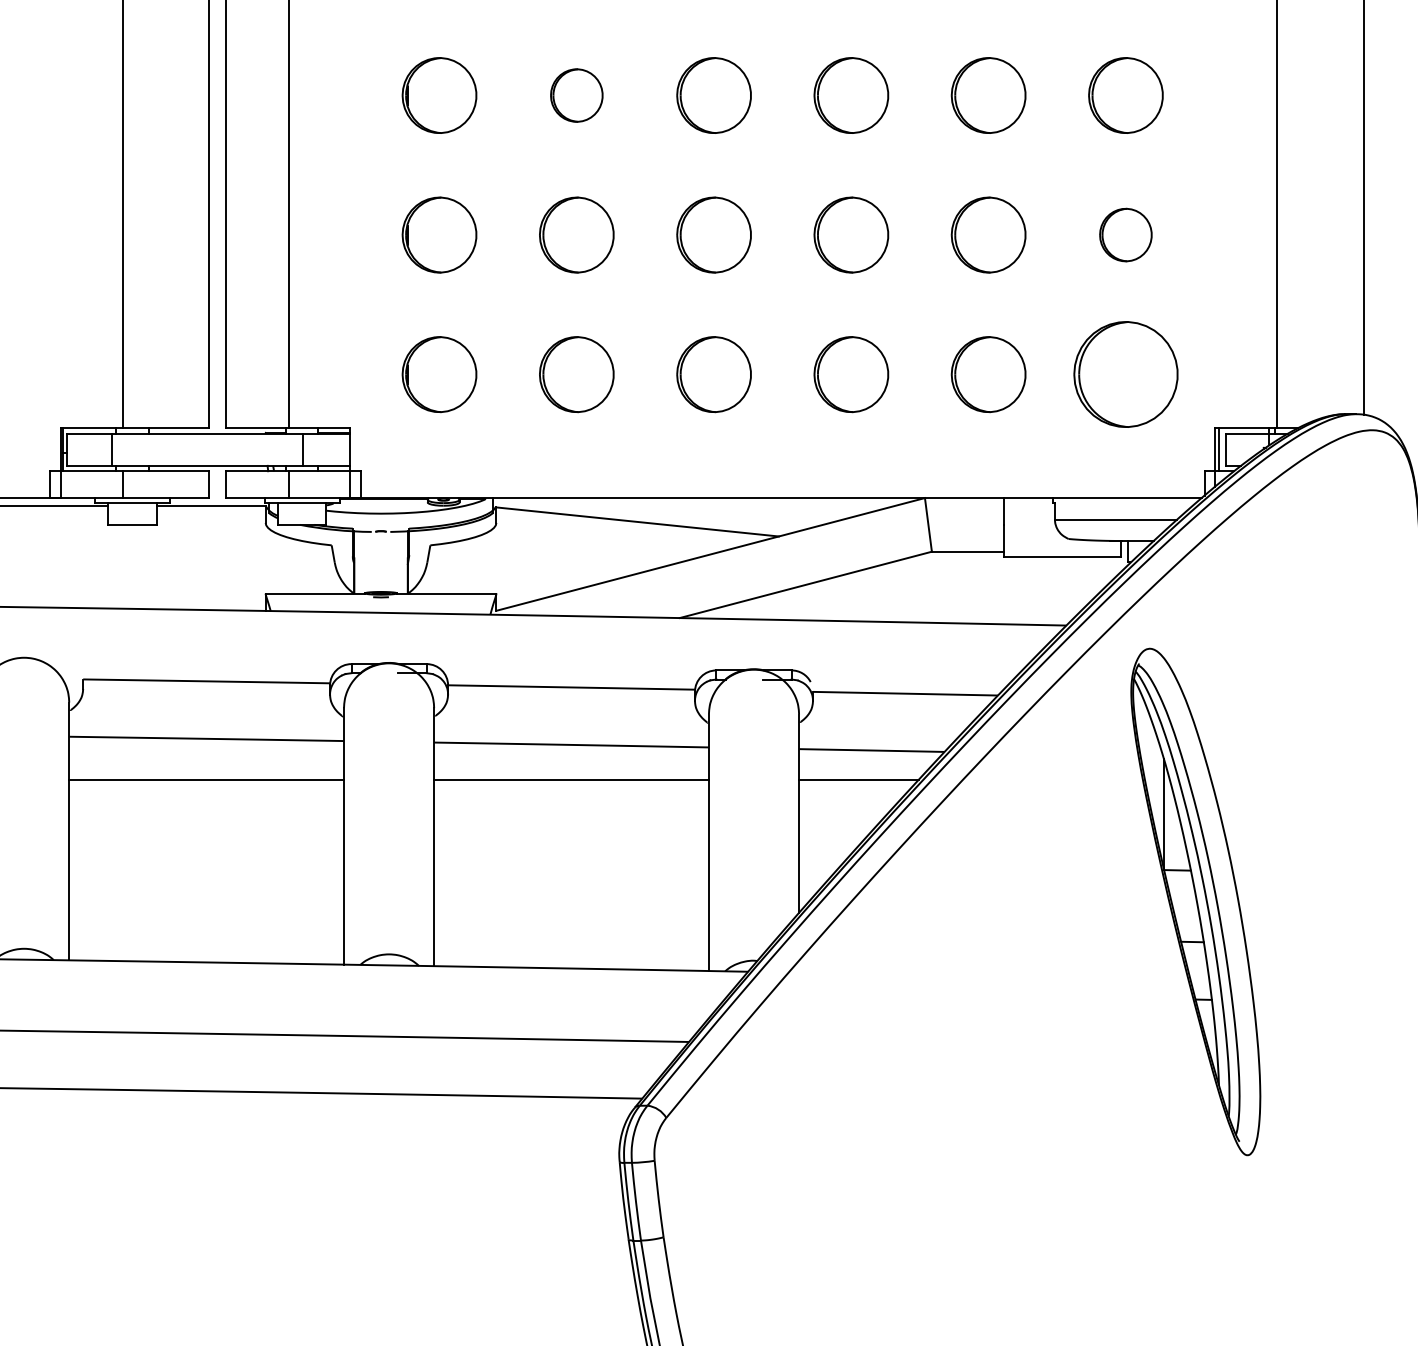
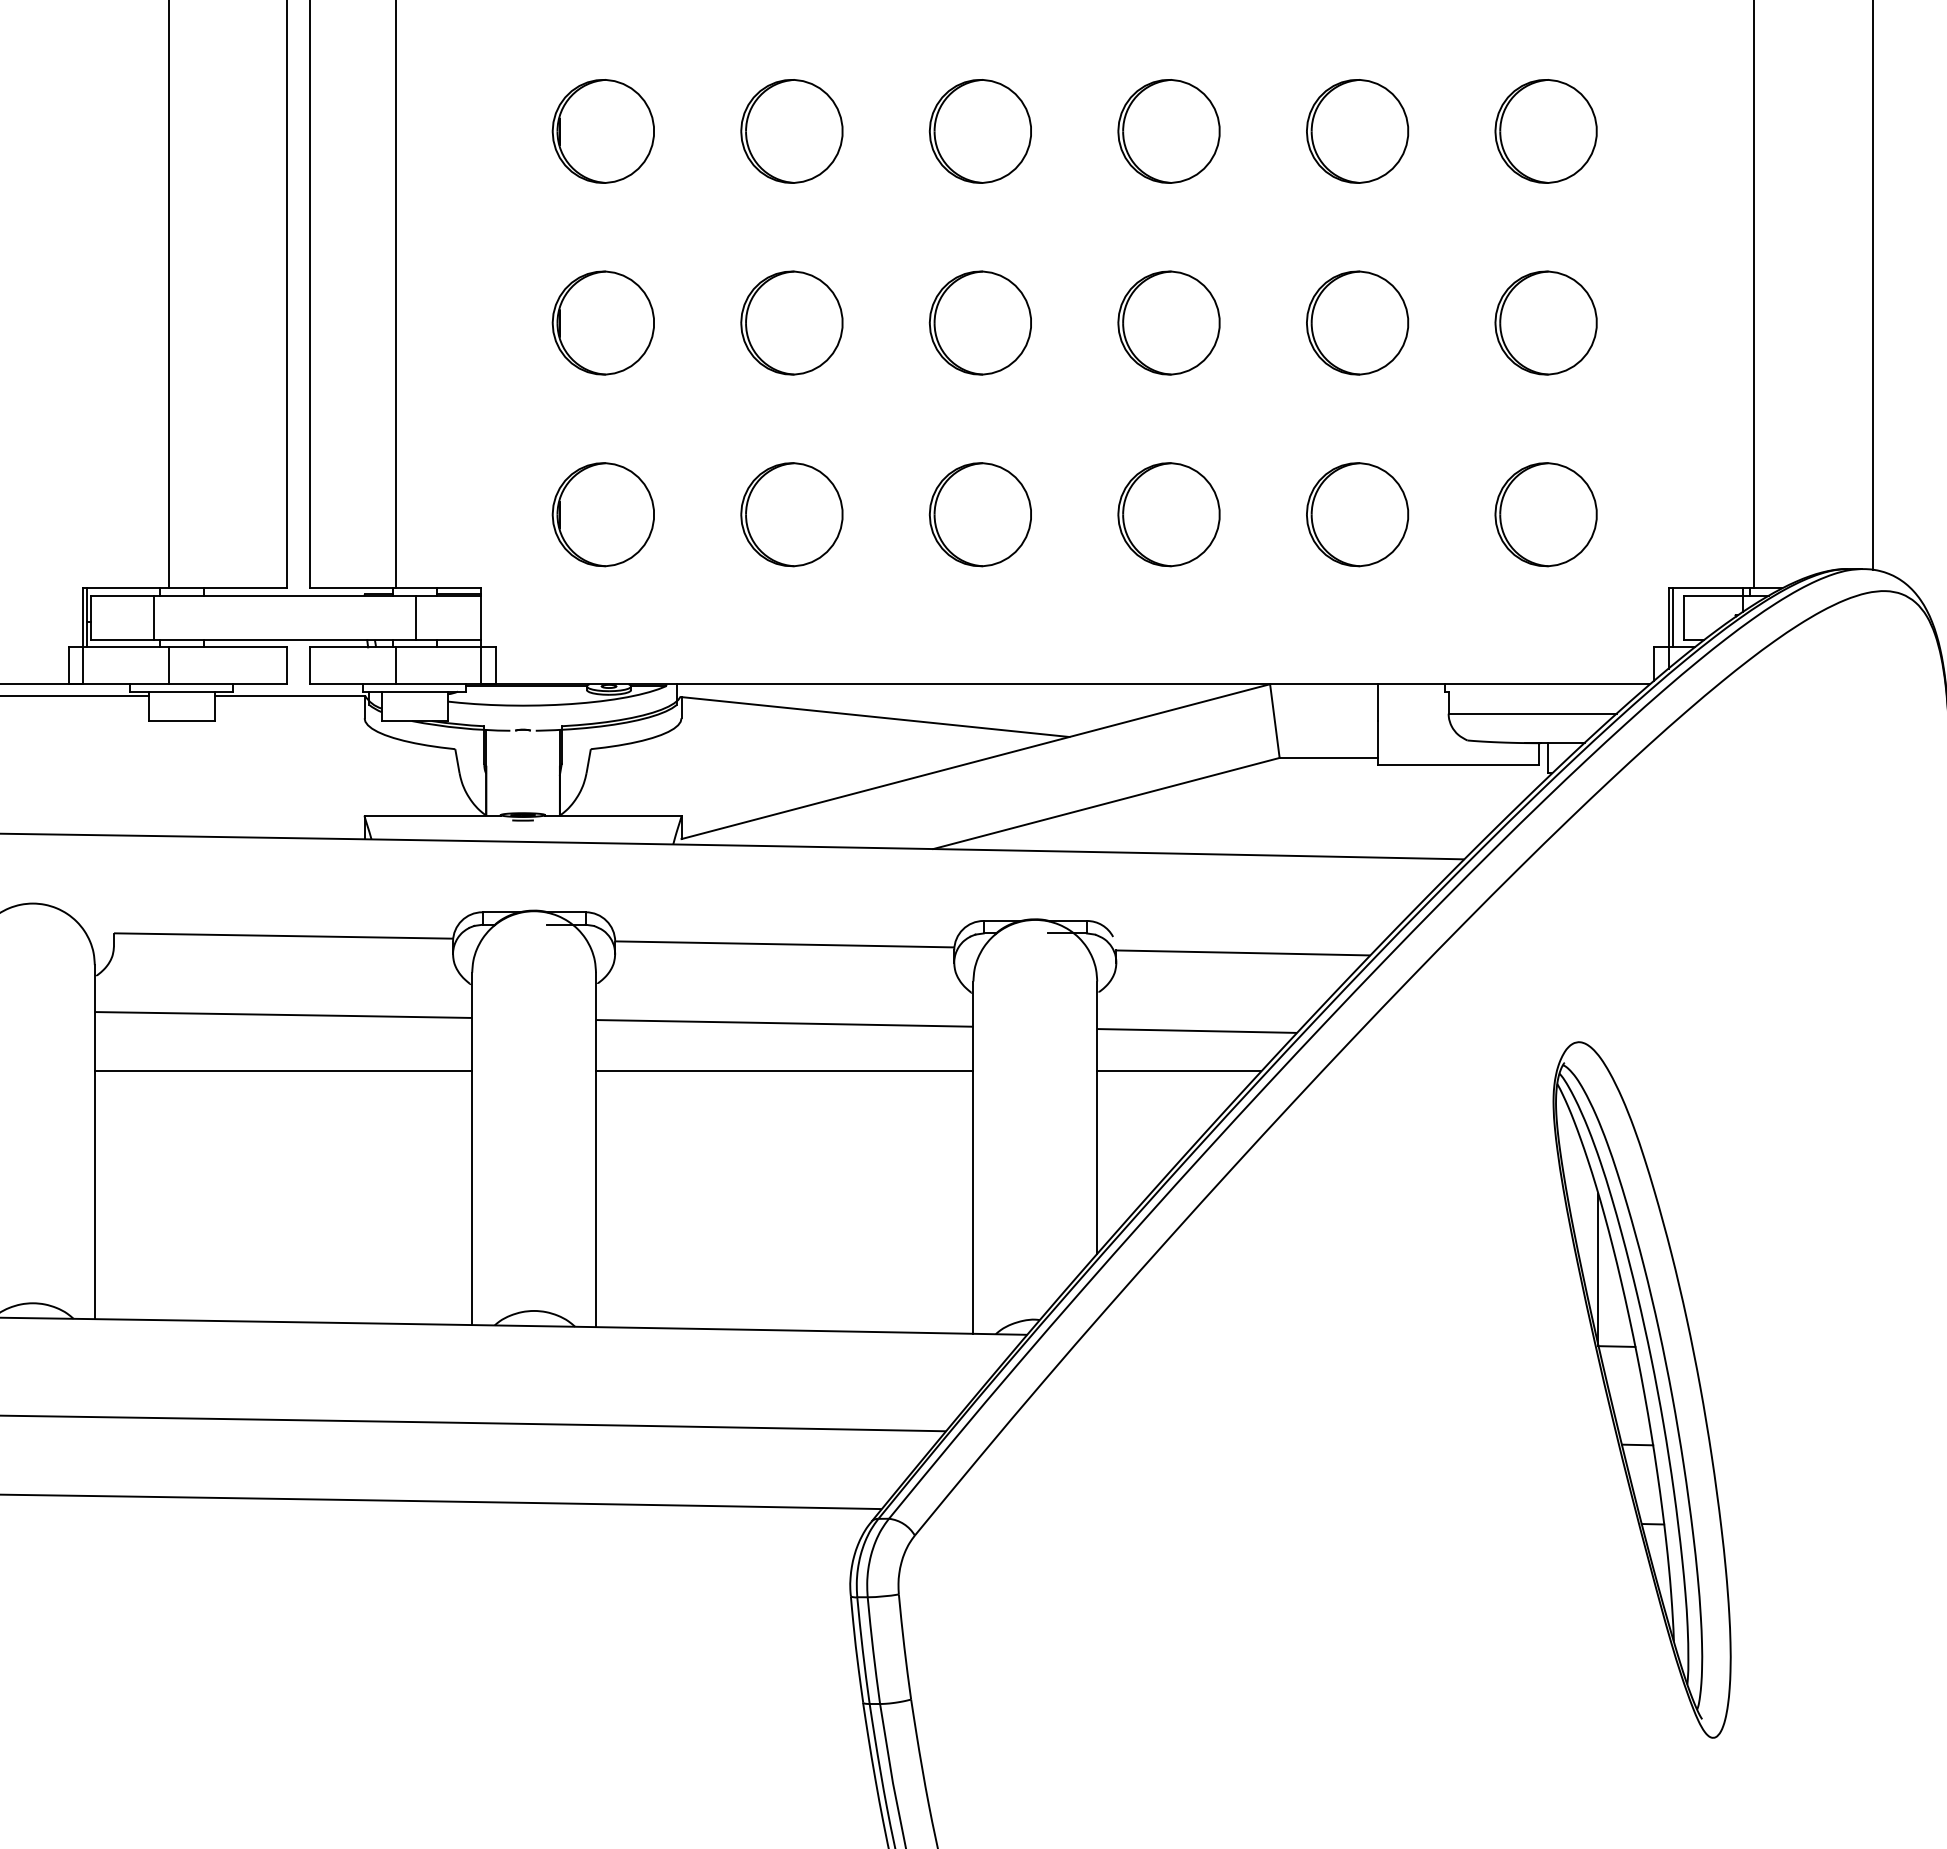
part: (576, 95) -> (791, 131), size x1.43
part: (1125, 234) -> (1545, 322), size x1.43
part: (1125, 374) -> (1545, 514), size x0.71
part: (1195, 901) -> (1641, 1389), moved

